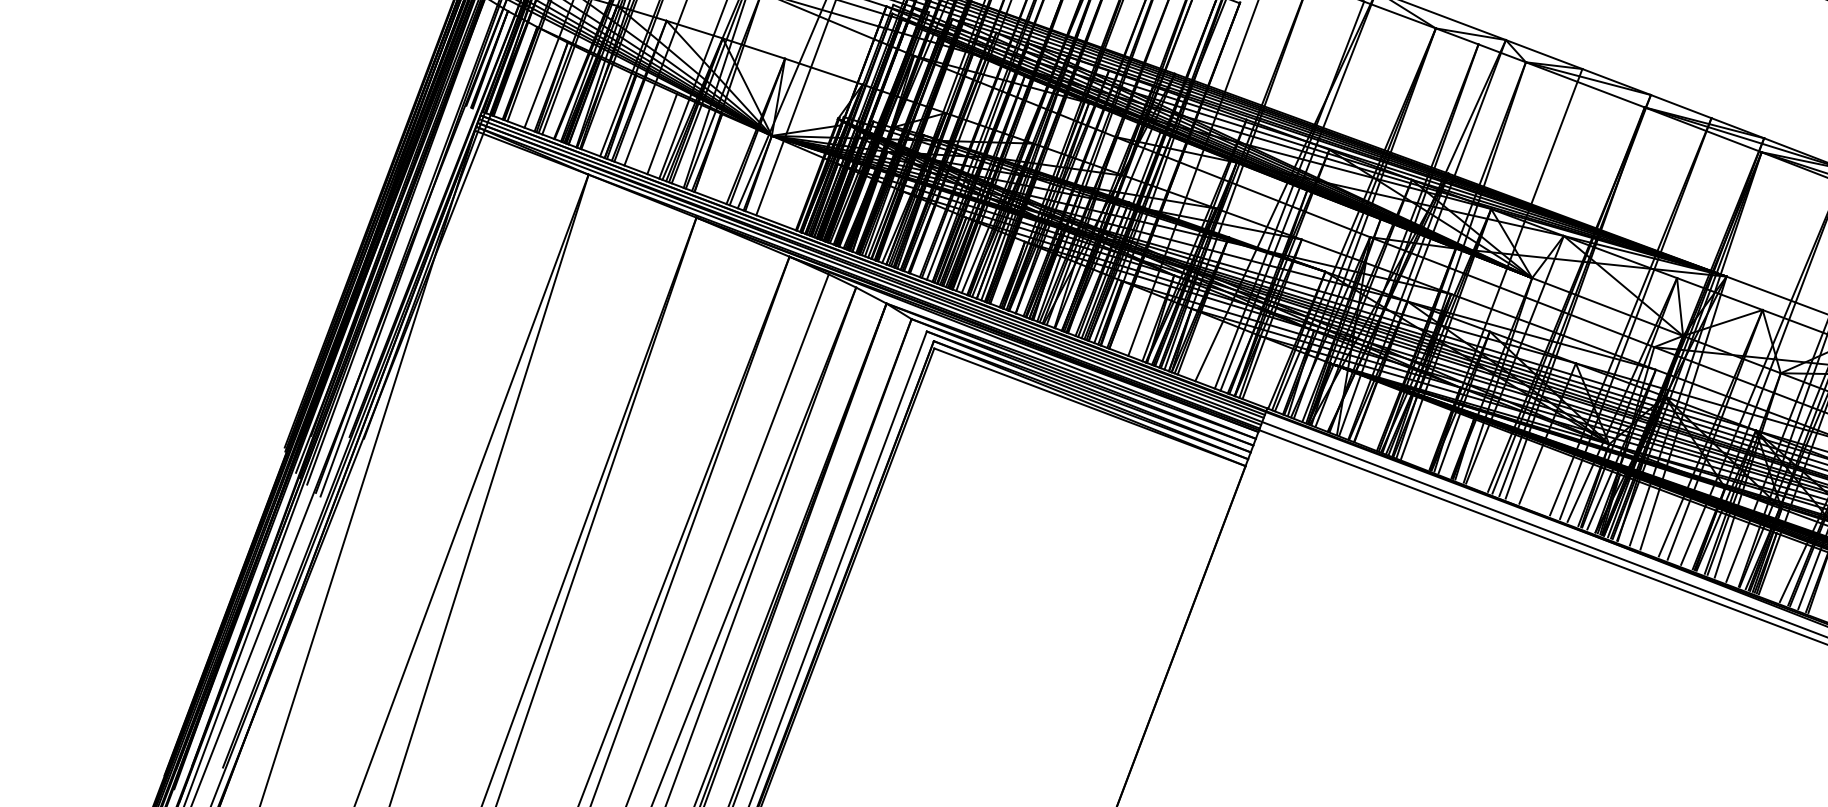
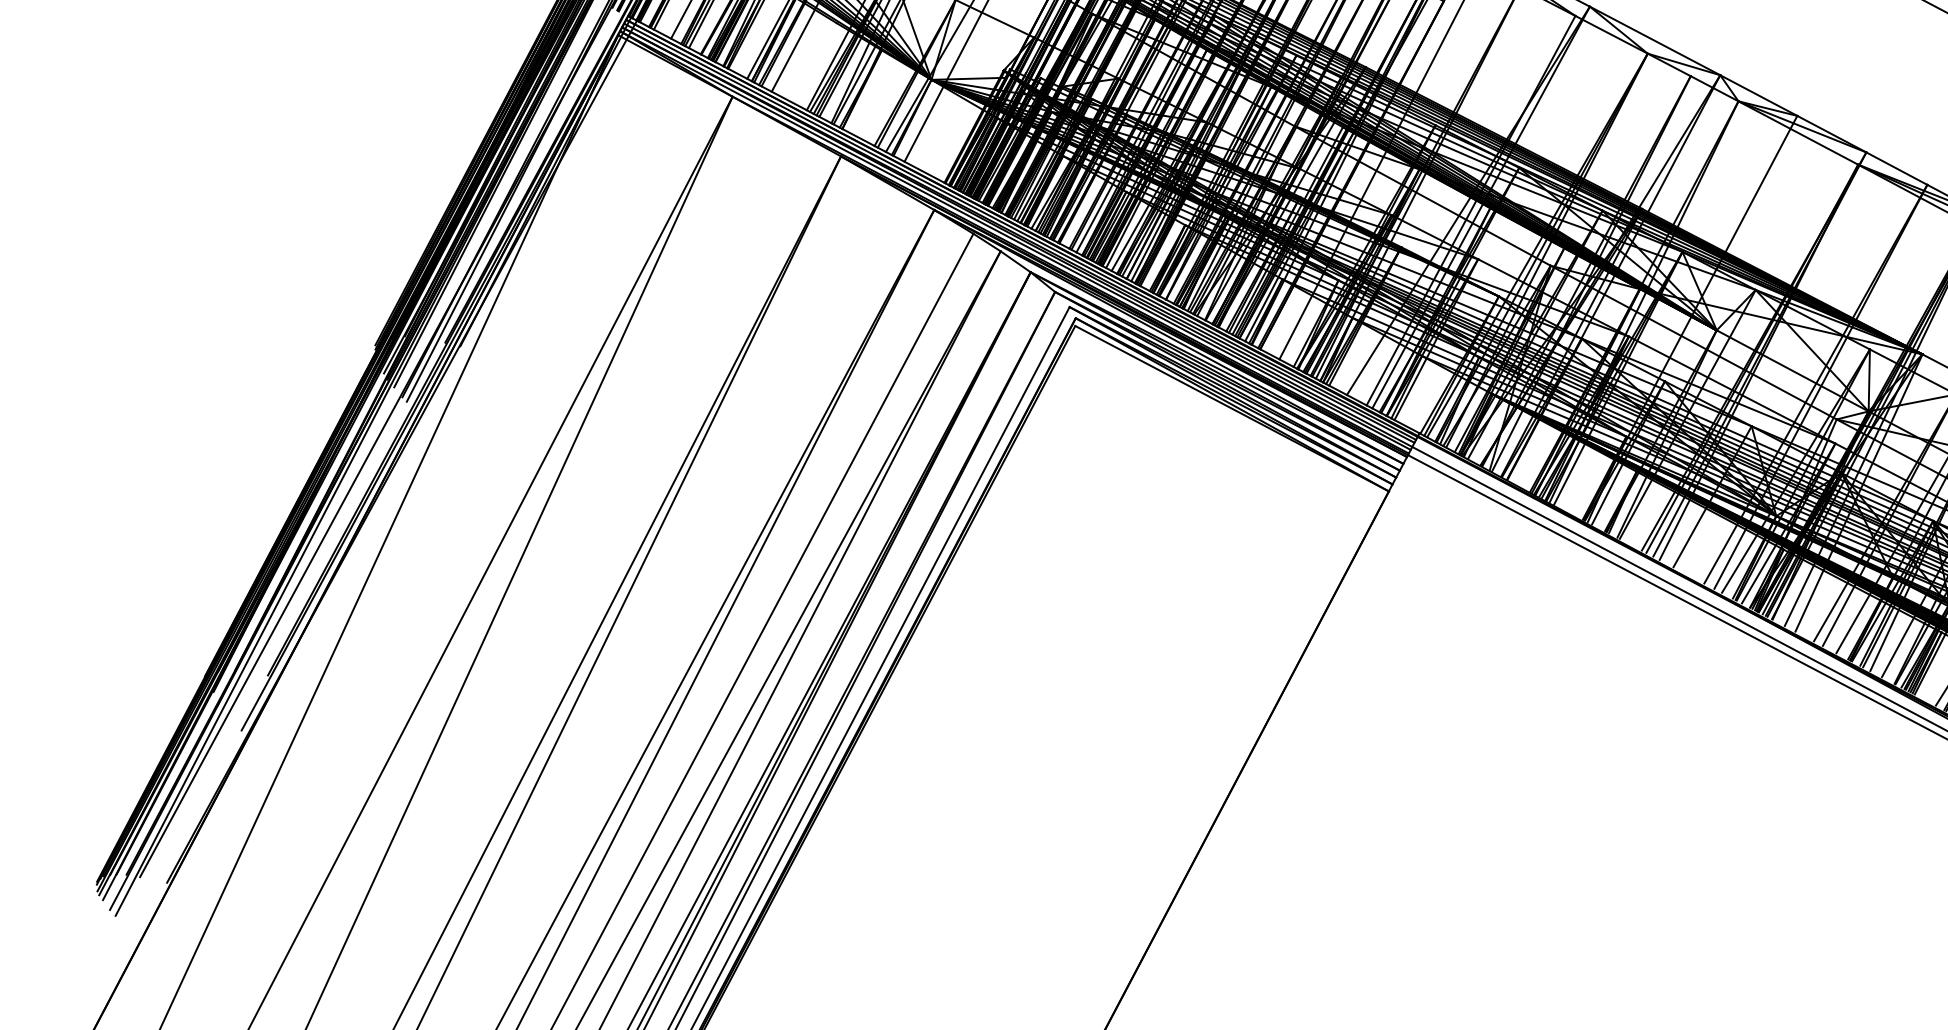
line: (661, 134) -> (815, 63), removed

